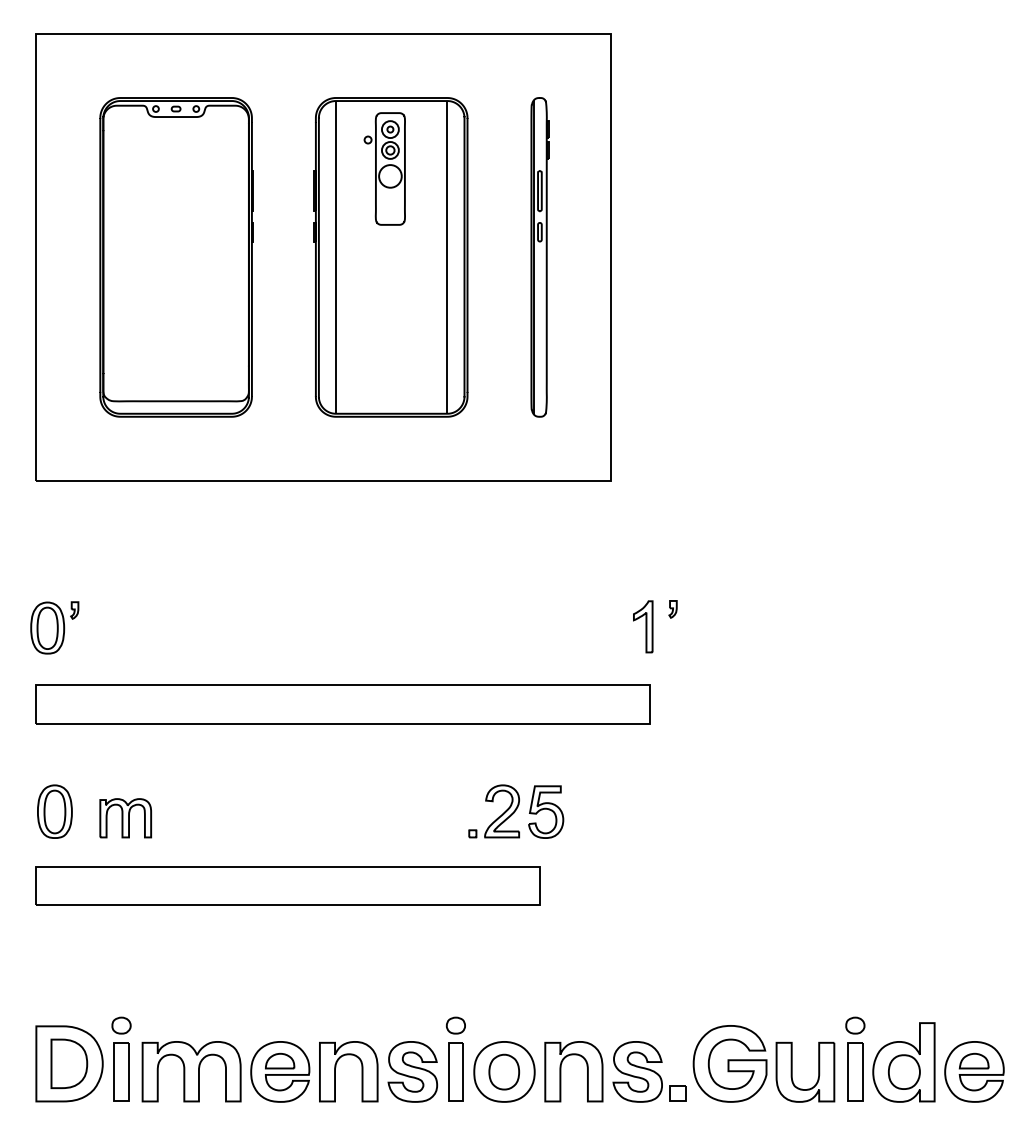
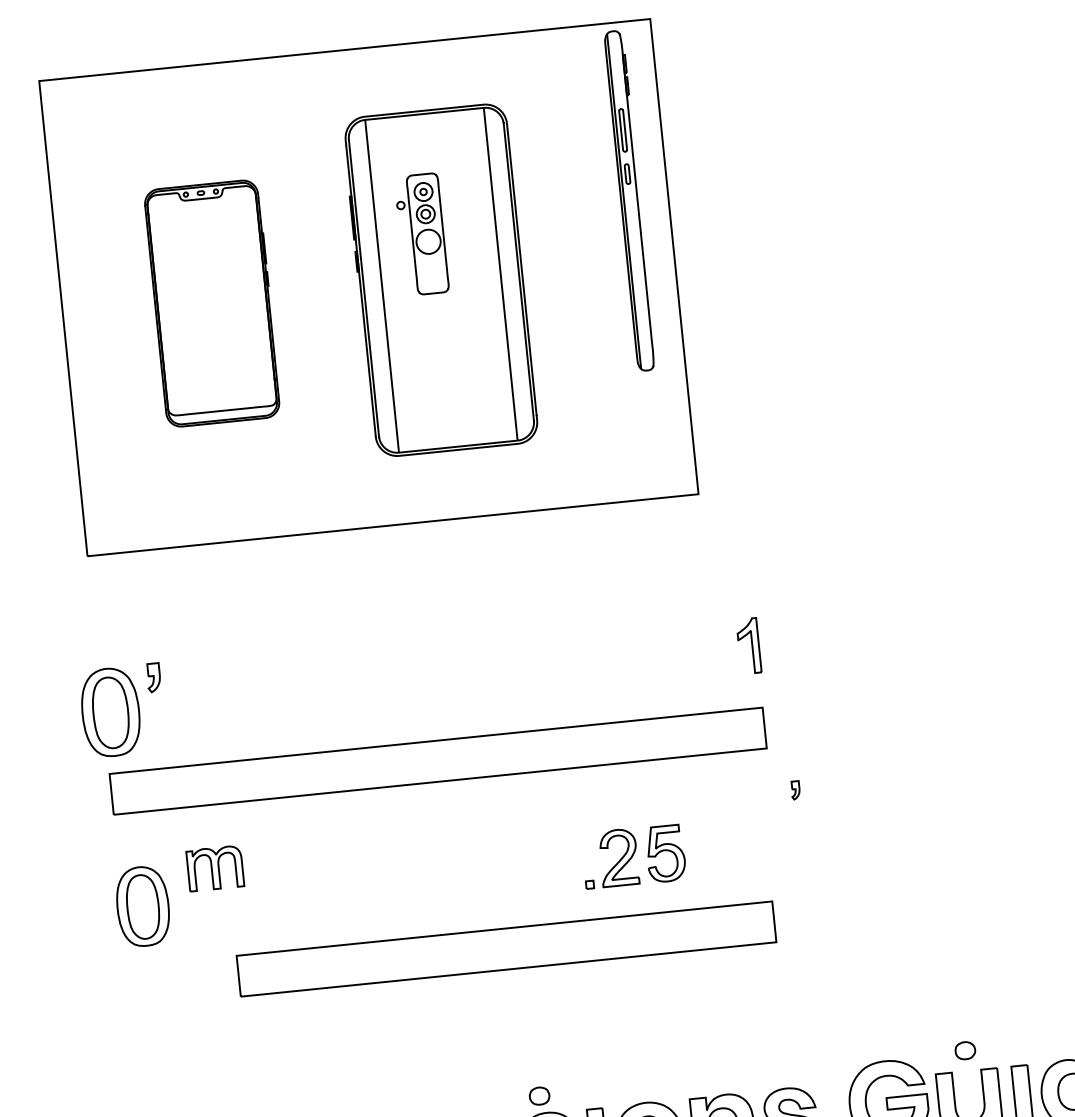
part: (384, 168) -> (421, 234), moved
part: (176, 257) -> (212, 303), size x0.7
part: (539, 257) -> (629, 201), moved
part: (672, 609) -> (795, 790), moved
part: (54, 627) -> (122, 710), size x1.6
part: (54, 811) -> (142, 906), size x1.4
part: (125, 818) -> (215, 868), moved
part: (287, 885) -> (505, 948), moved
part: (455, 1025) -> (539, 1096), moved
part: (855, 1025) -> (965, 1050), moved

